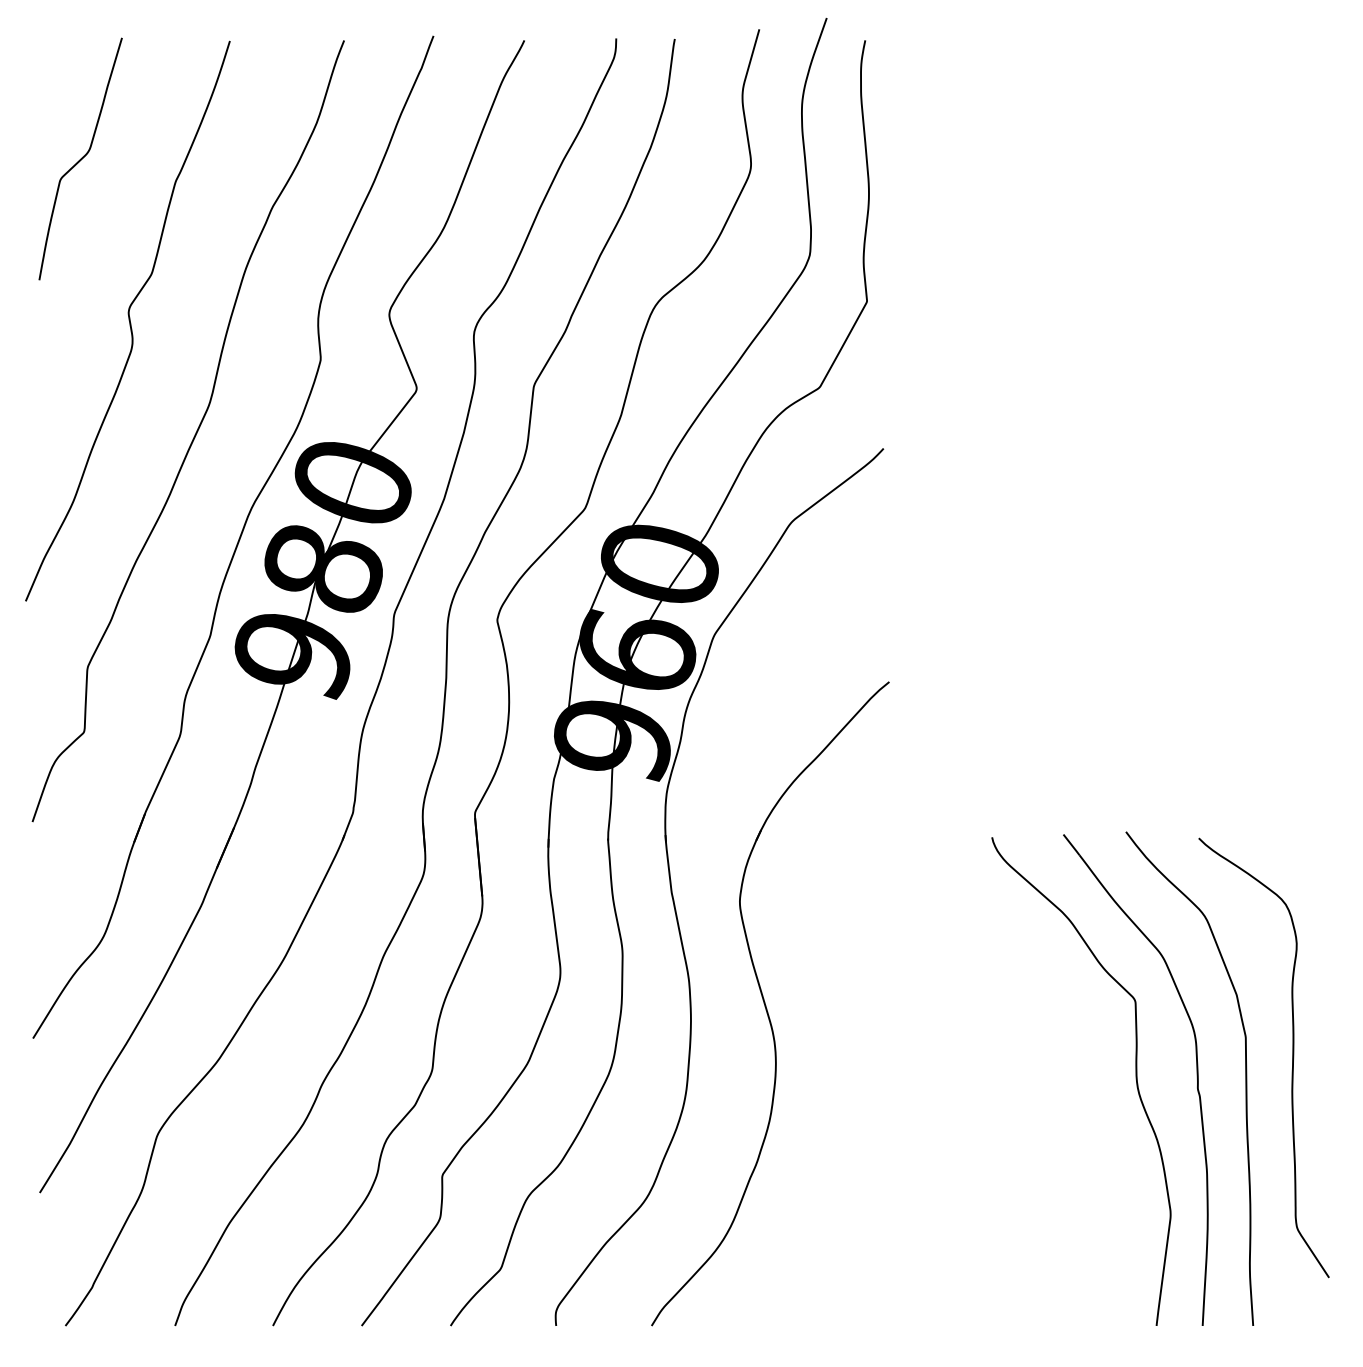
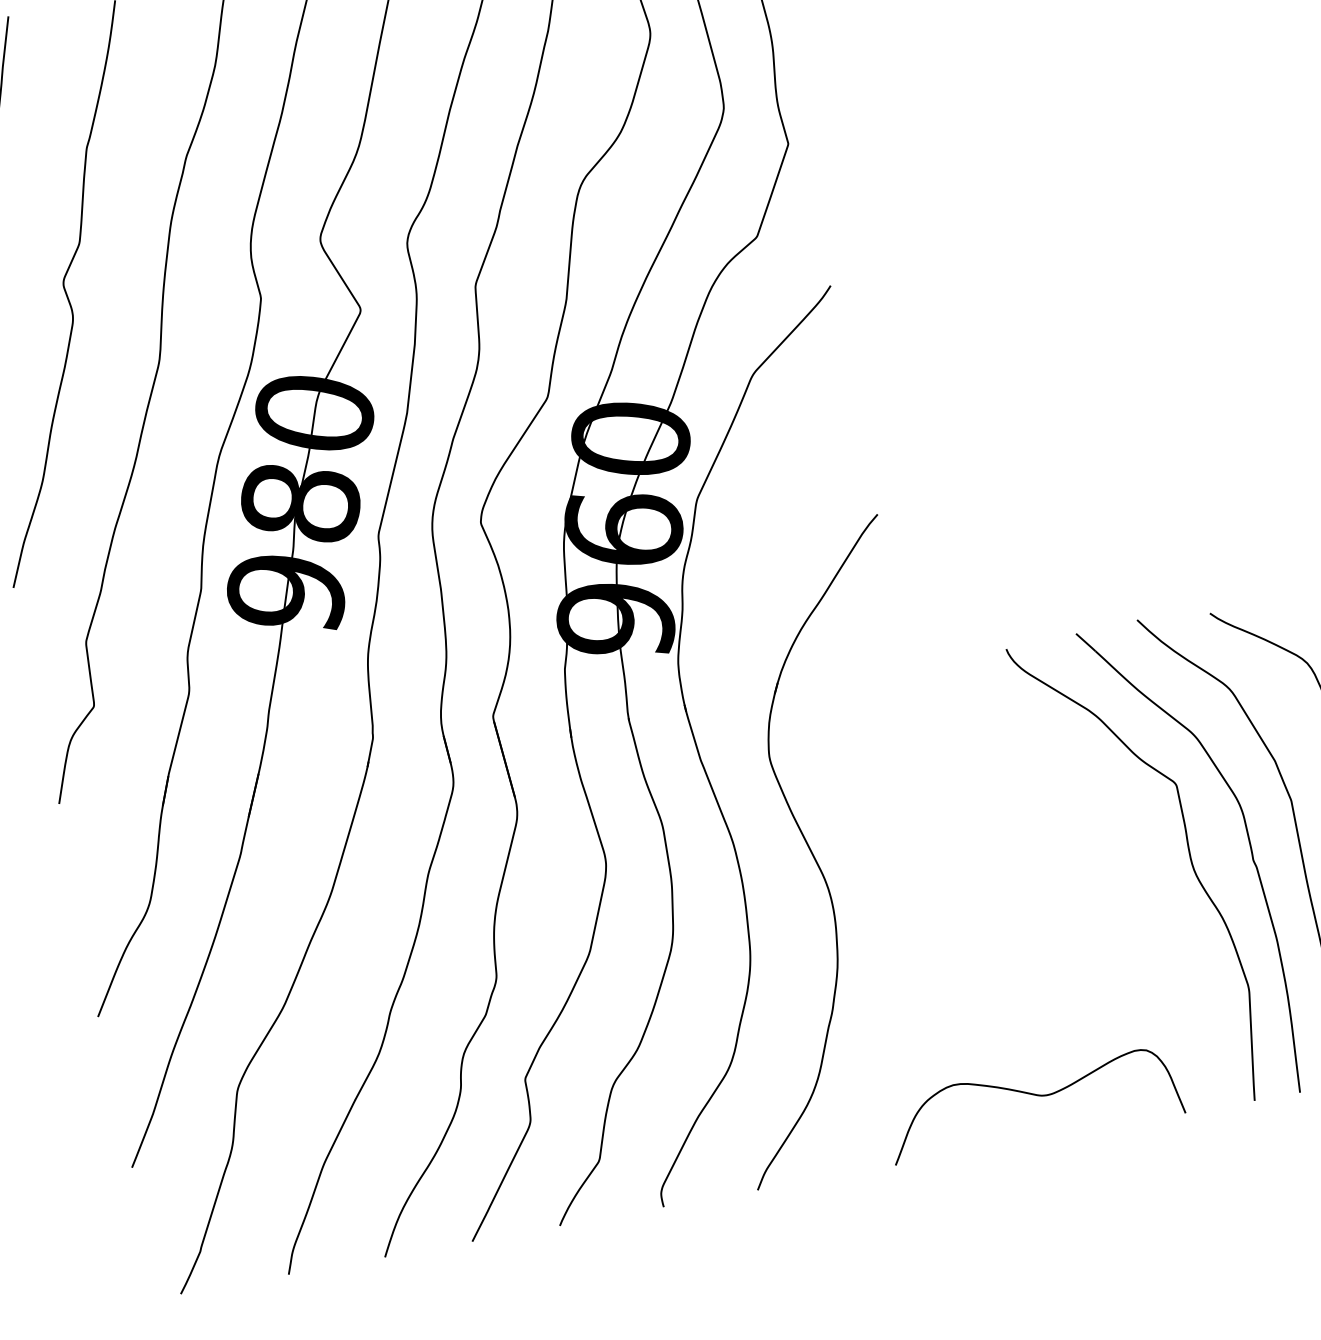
curve: (942, 1282) -> (1036, 1096), added

